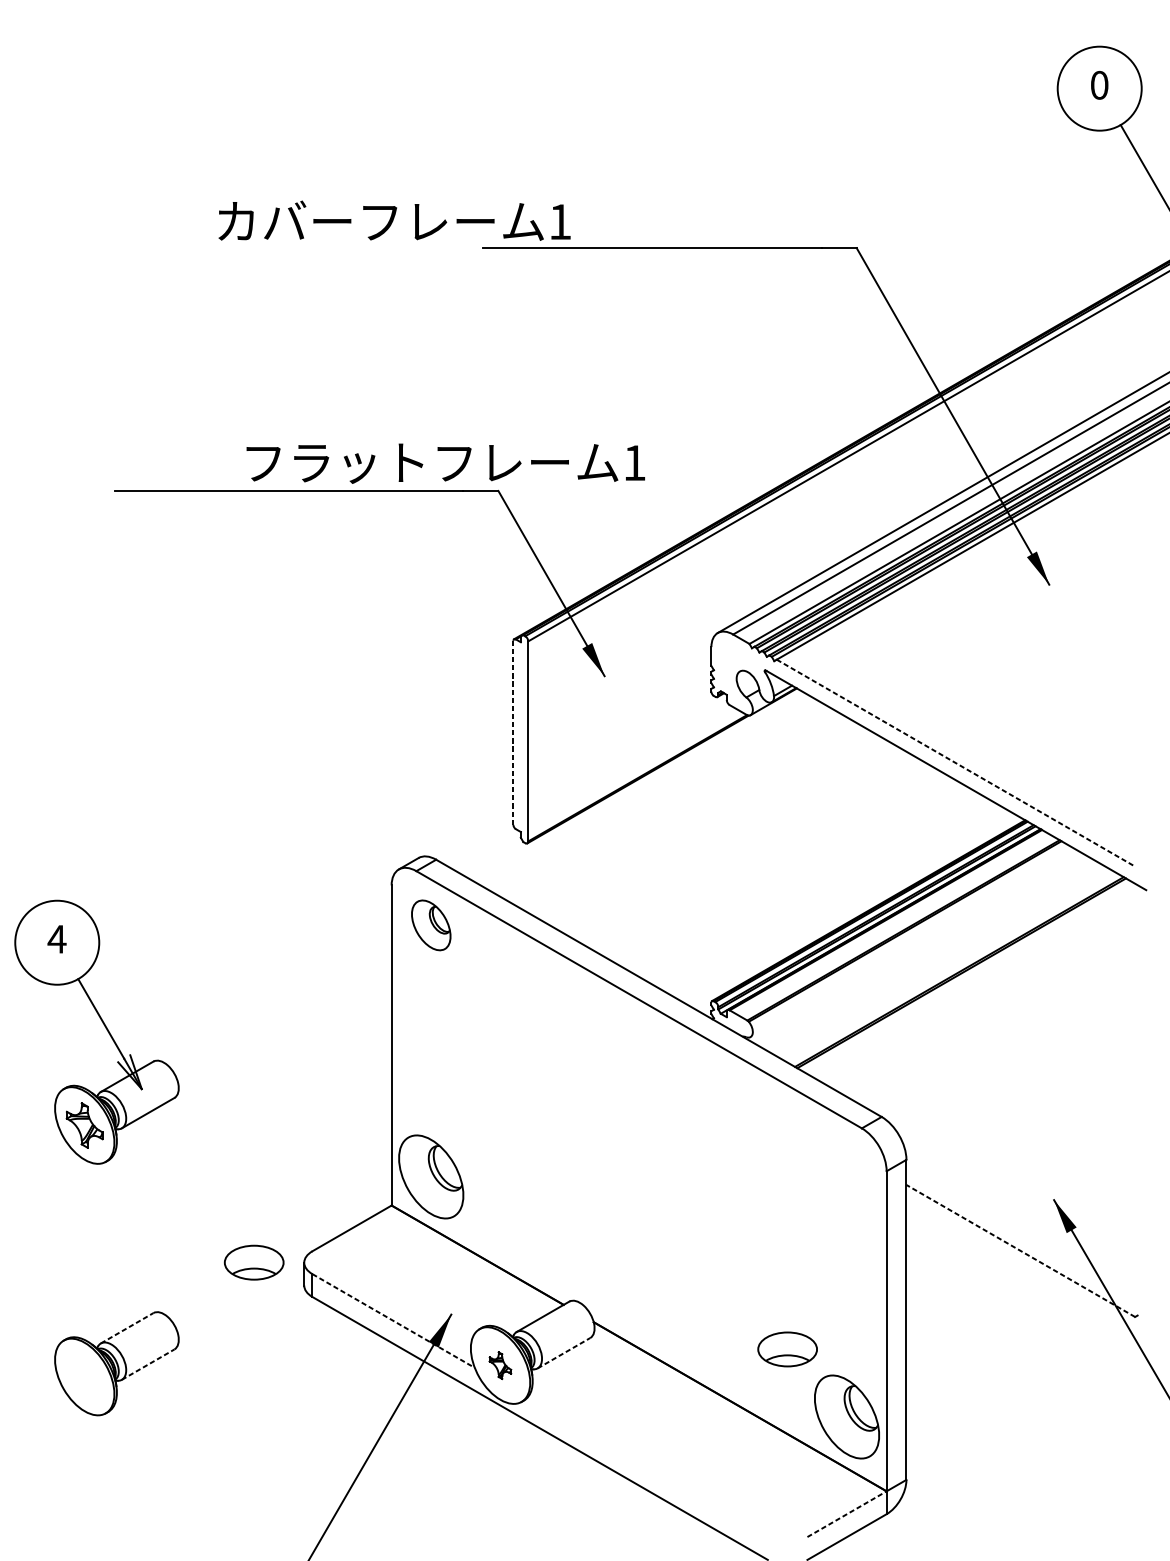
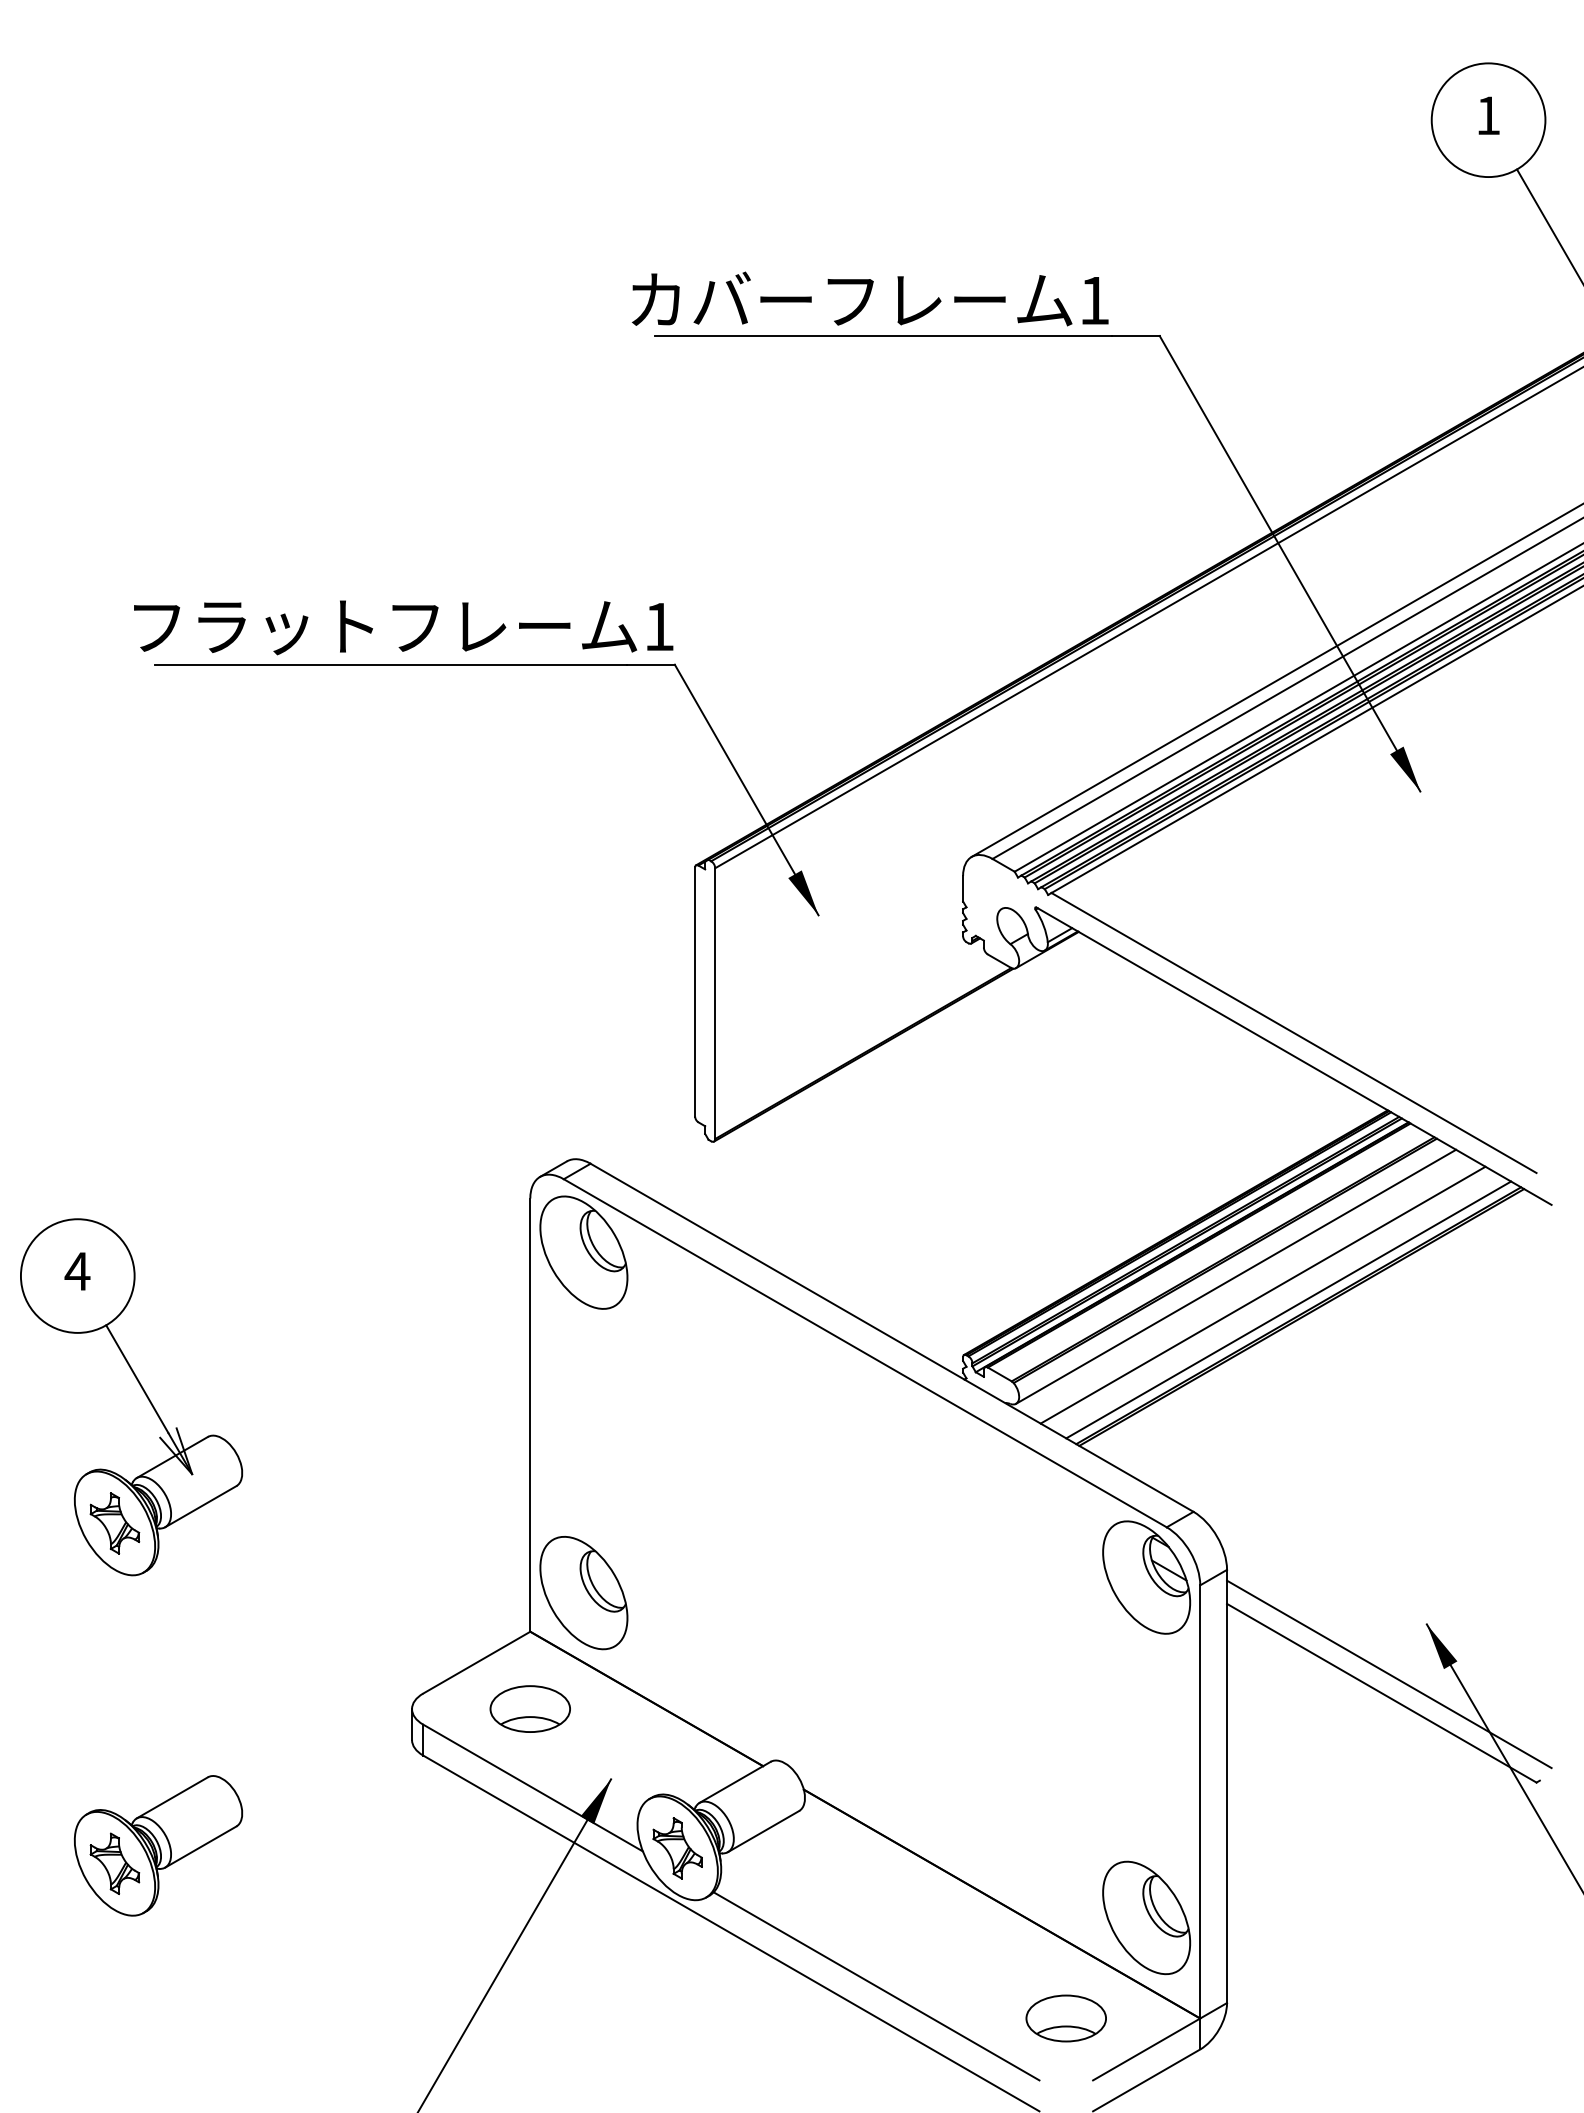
text: (1099, 85) -> (1488, 115), 0 -> 1
text: (394, 220) -> (870, 298), moved
text: (445, 463) -> (403, 627), moved
line: (513, 733) -> (695, 992), dashed -> solid
line: (956, 763) -> (1294, 1033), dashed -> solid
part: (430, 925) -> (583, 1252), size x1.67
line: (913, 943) -> (1236, 1276), added
line: (932, 956) -> (1262, 1294), added
line: (951, 967) -> (1288, 1309), added
part: (846, 1165) -> (1146, 1577), added
line: (1026, 1237) -> (1389, 1674), added
line: (1020, 1251) -> (1381, 1693), dashed -> solid
part: (253, 1262) -> (529, 1708), moved
line: (393, 1321) -> (533, 1788), dashed -> solid
line: (127, 1328) -> (172, 1797), dashed -> solid
part: (787, 1349) -> (1065, 2018), moved
line: (563, 1353) -> (763, 1831), dashed -> solid
line: (148, 1364) -> (201, 1846), dashed -> solid
part: (500, 1365) -> (677, 1848), size x1.67
part: (84, 1376) -> (114, 1863), added
line: (647, 1467) -> (876, 1986), added
line: (846, 1514) -> (1146, 2049), dashed -> solid

